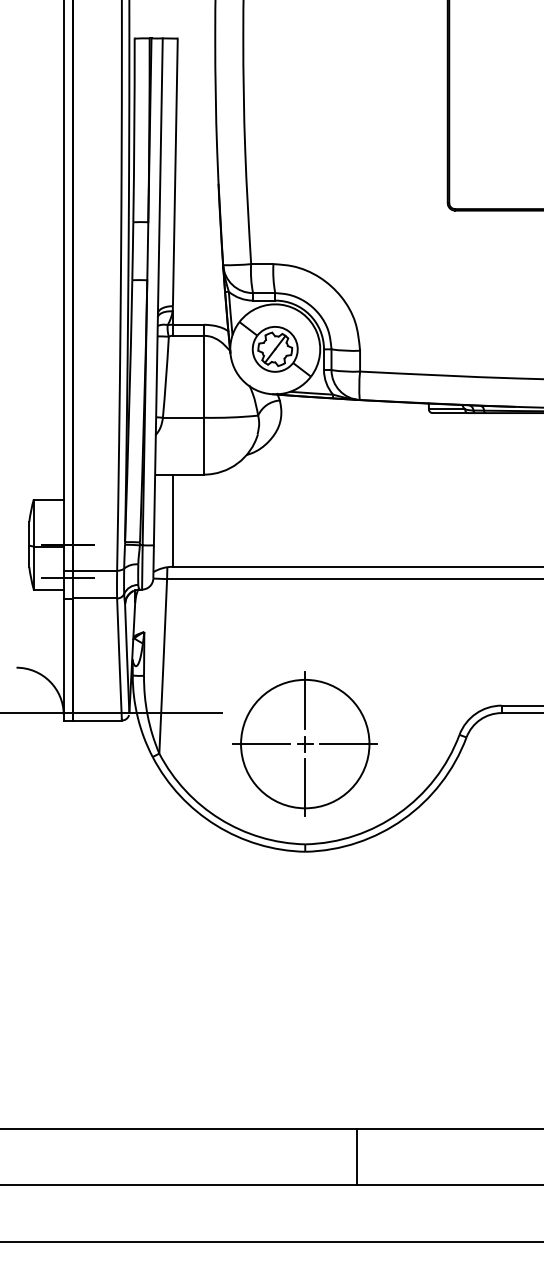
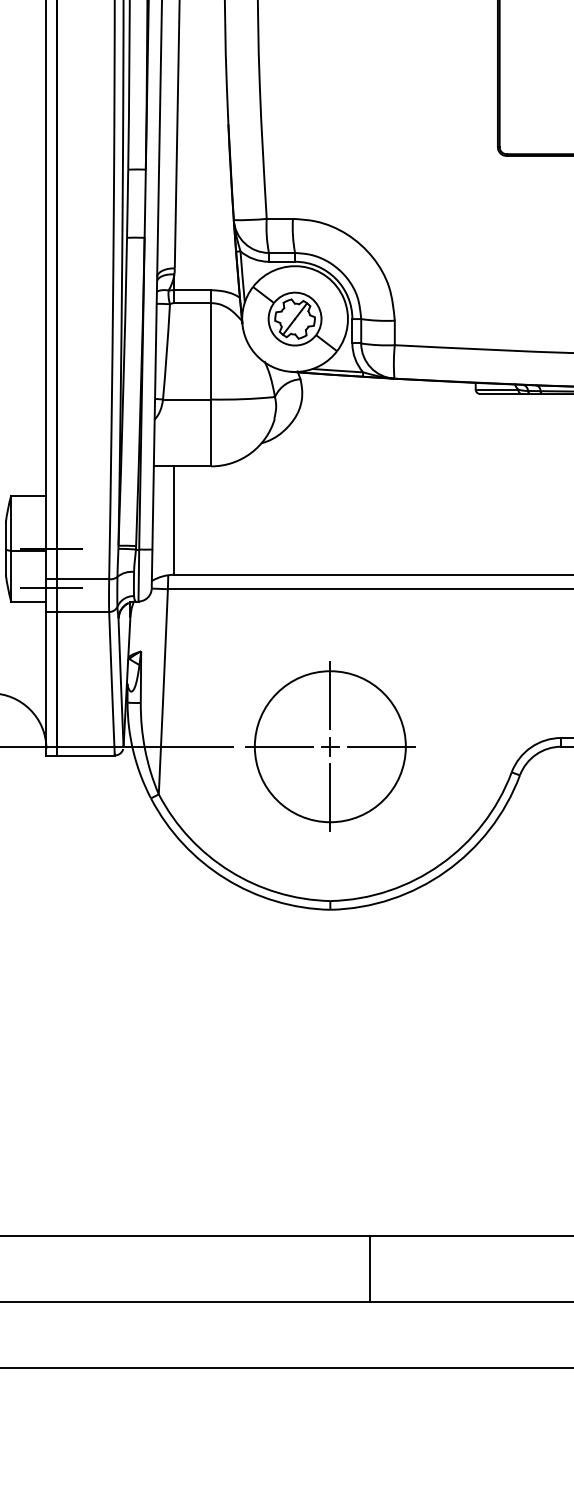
part: (304, 743) -> (329, 746), moved
line: (356, 1157) -> (369, 1269), moved

